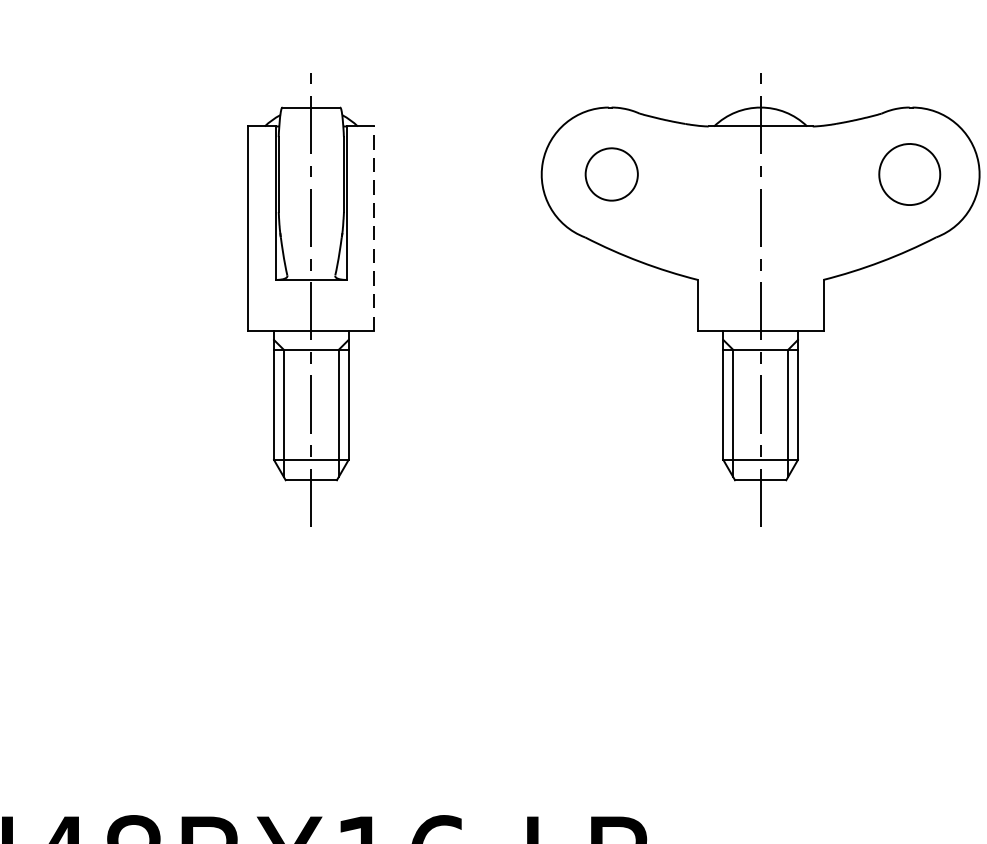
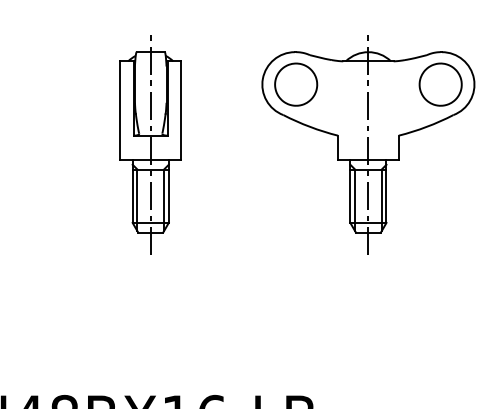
part: (612, 174) -> (296, 84), size x1.67
part: (909, 174) -> (440, 84), size x1.43
line: (374, 227) -> (181, 110), dashed -> solid

